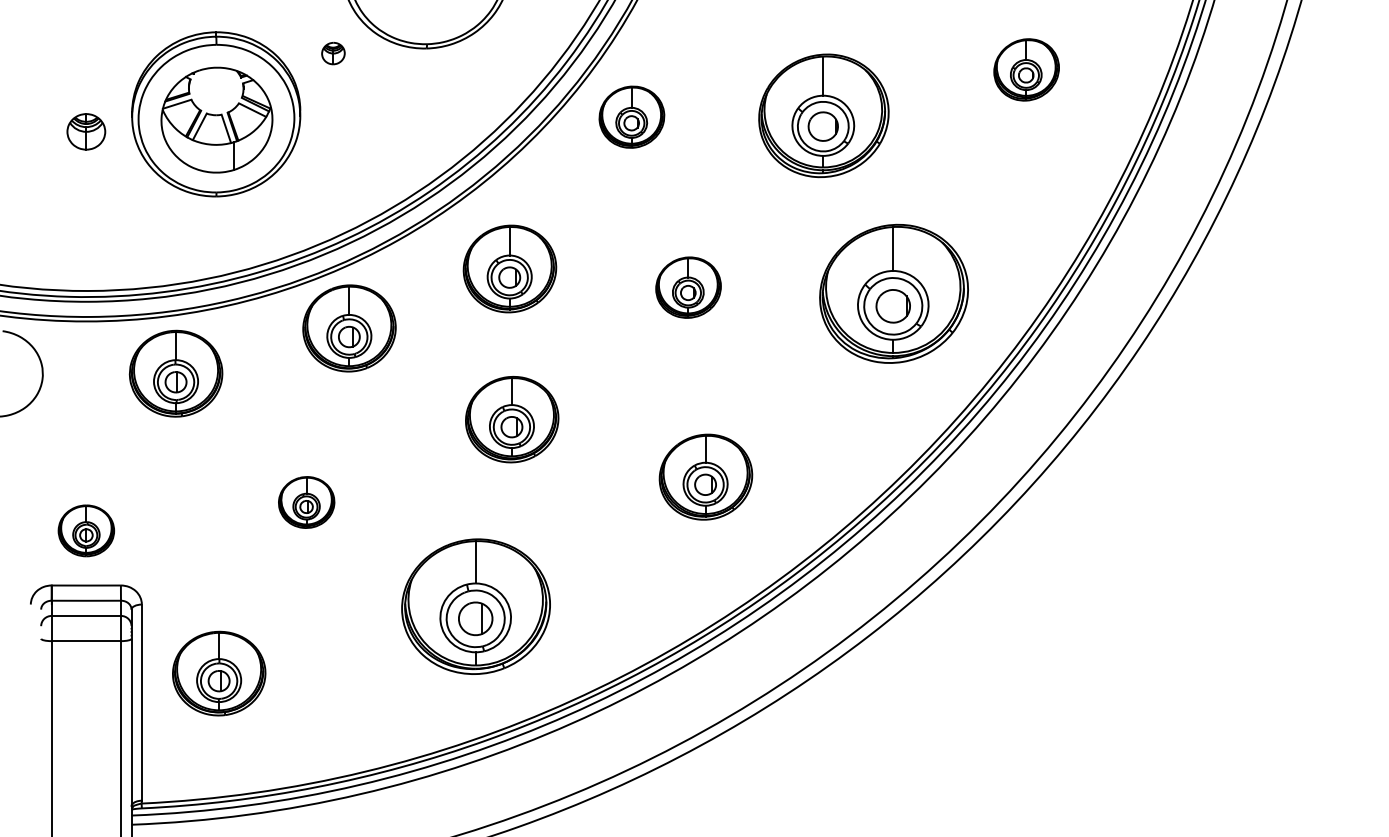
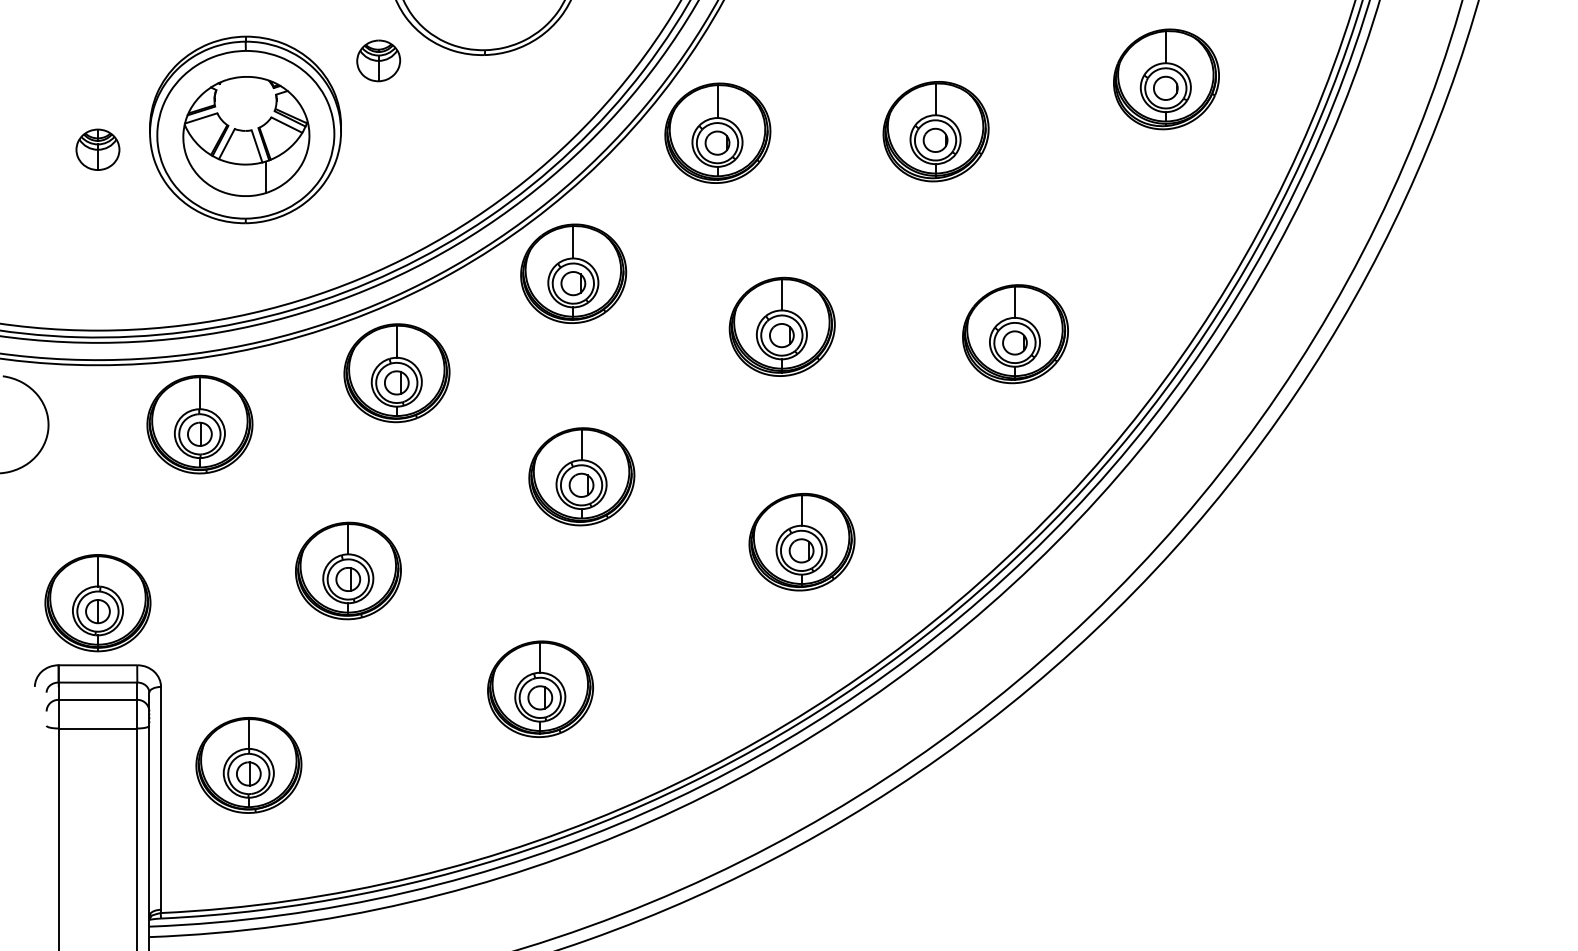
part: (333, 53) -> (378, 60), size x1.67
part: (1026, 69) -> (1166, 78), size x1.43
part: (823, 115) -> (935, 131), size x0.71
part: (631, 116) -> (717, 132), size x1.43
part: (509, 268) -> (573, 273), moved
part: (688, 287) -> (782, 326), size x1.43
part: (893, 294) -> (1015, 334), size x0.62
part: (306, 502) -> (348, 570), size x1.67
part: (86, 530) -> (98, 602), size x1.67
part: (475, 606) -> (540, 689), size x0.62

